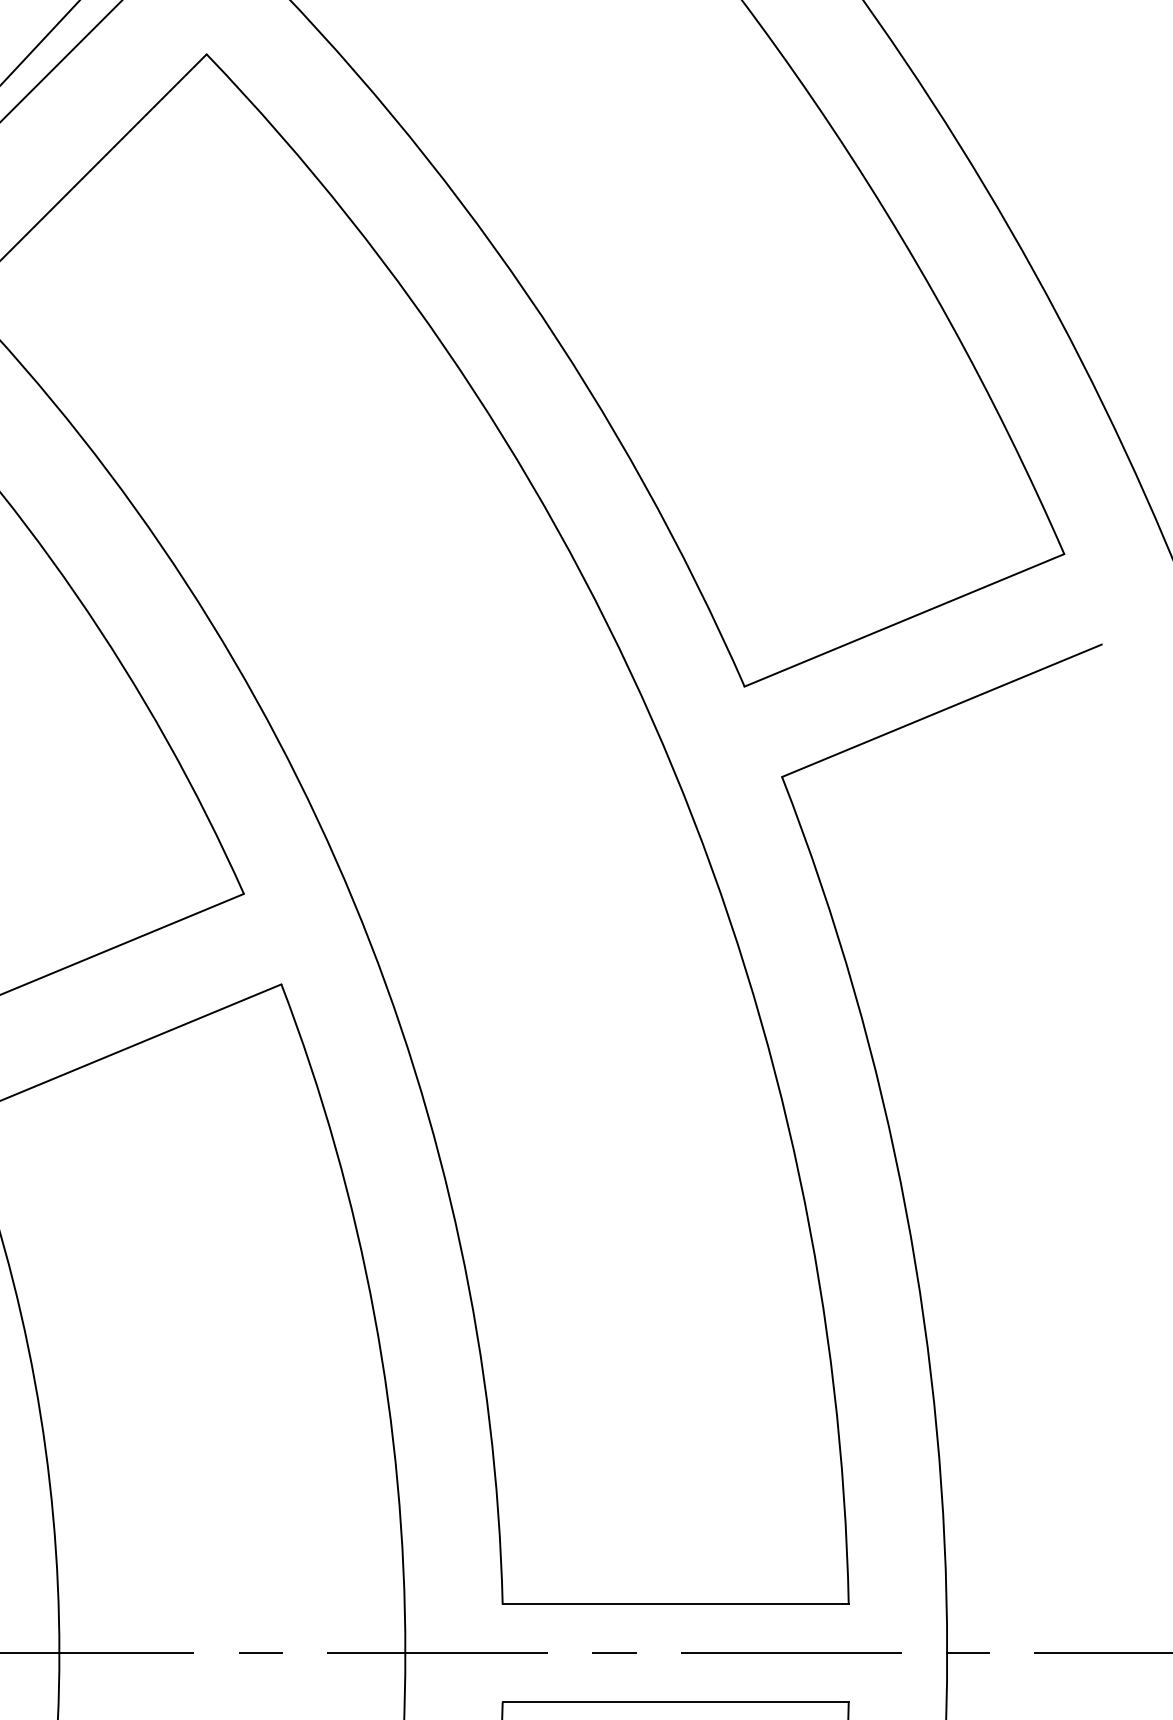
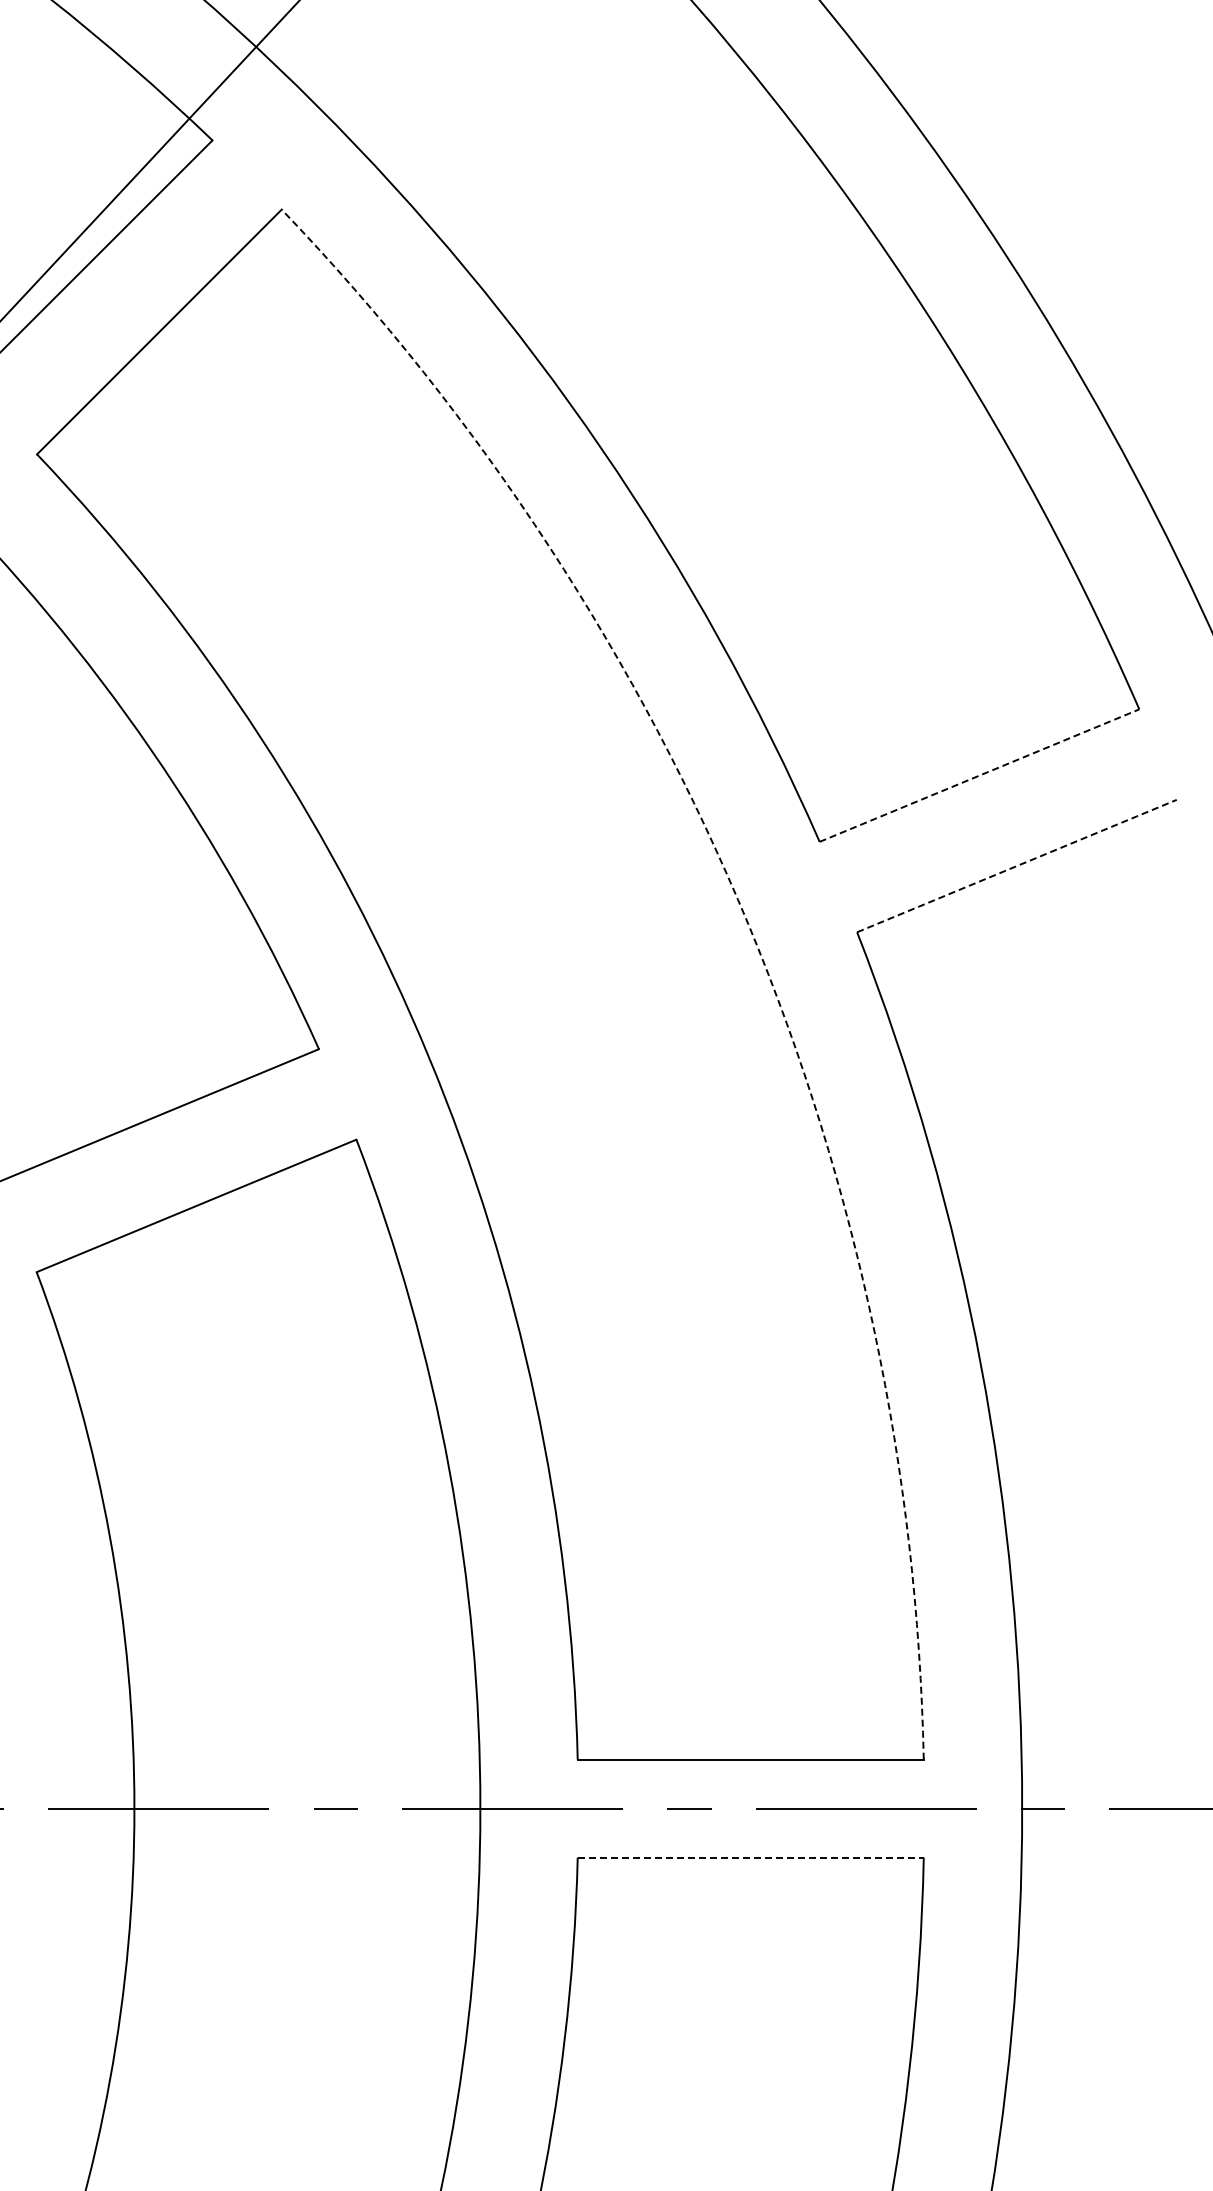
line: (904, 620) -> (979, 775), solid -> dashed
line: (941, 711) -> (1016, 866), solid -> dashed
arc: (673, 769) -> (748, 924), solid -> dashed
line: (676, 1702) -> (751, 1857), solid -> dashed

